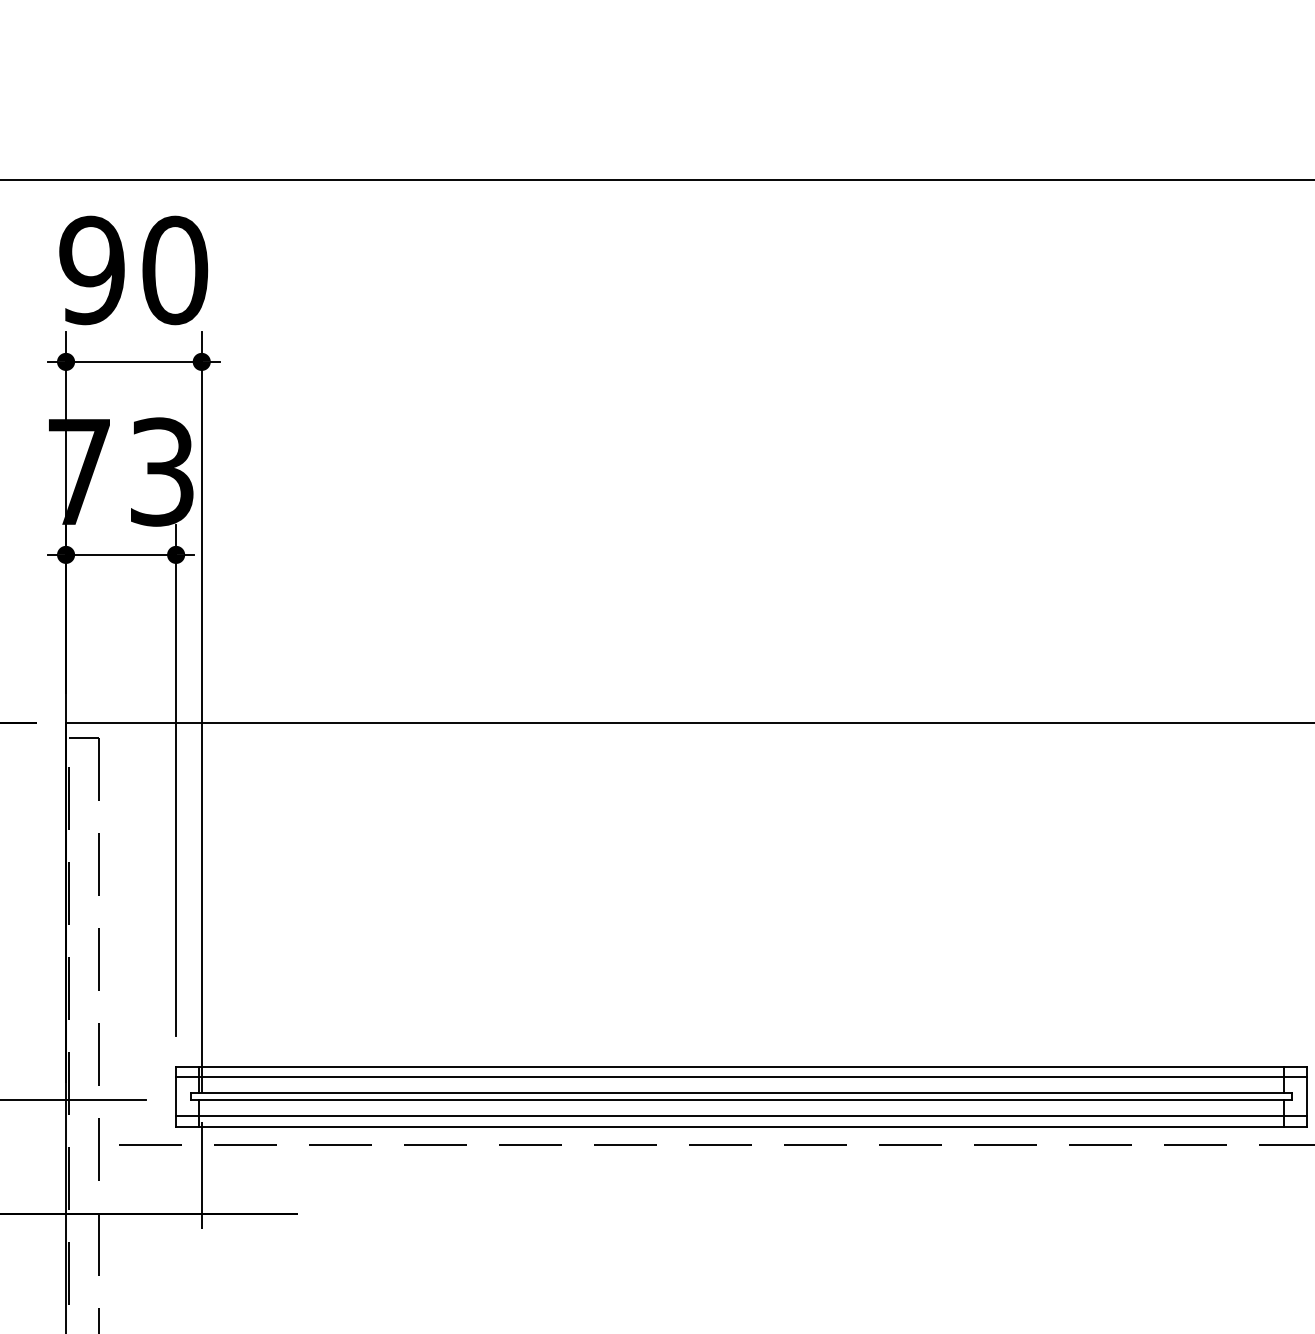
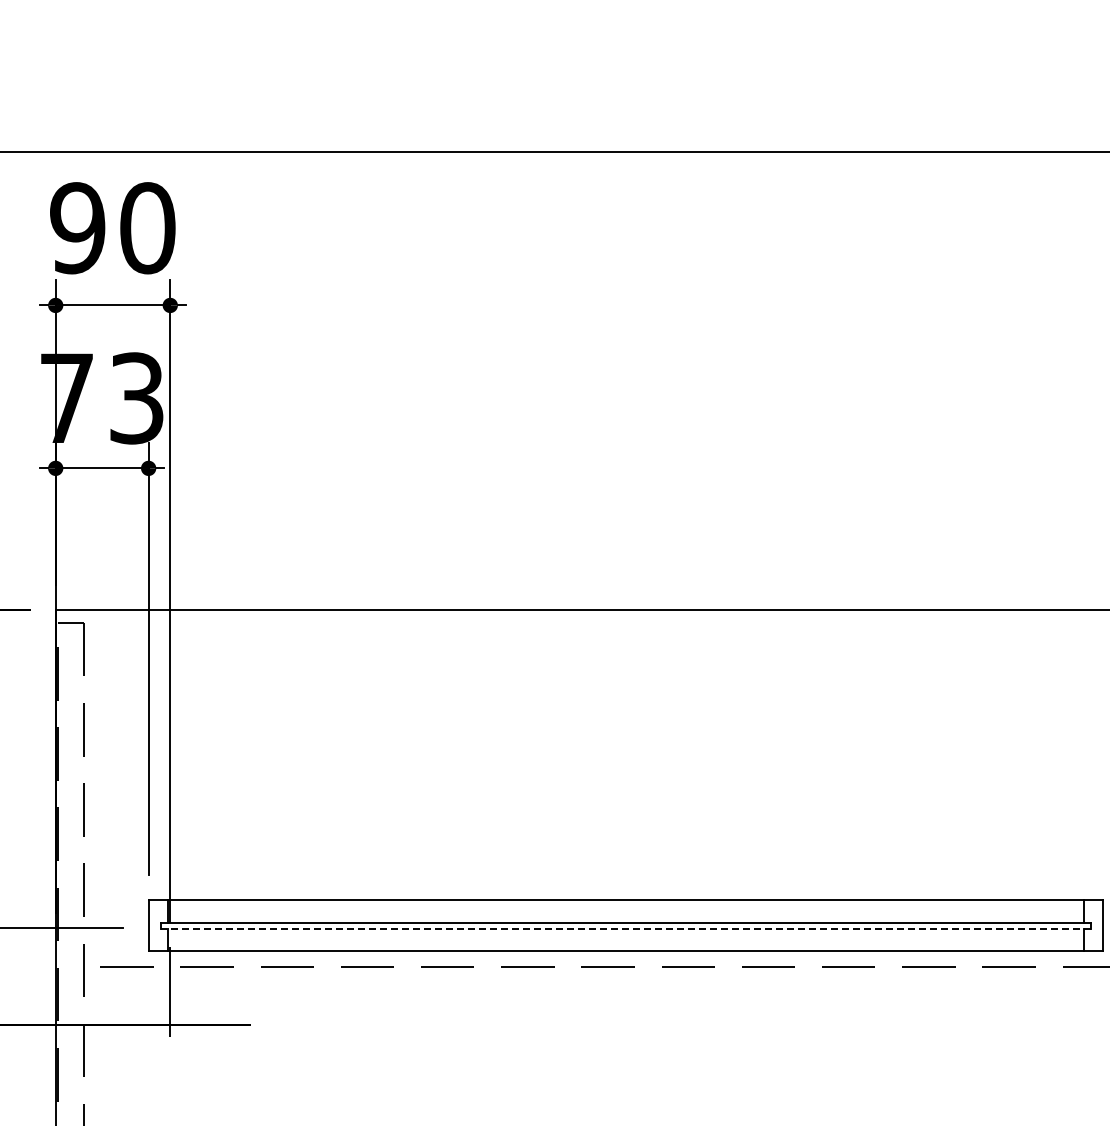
line: (741, 1077) -> (625, 909), removed
line: (741, 1099) -> (625, 928), solid -> dashed
line: (741, 1116) -> (625, 942), removed

